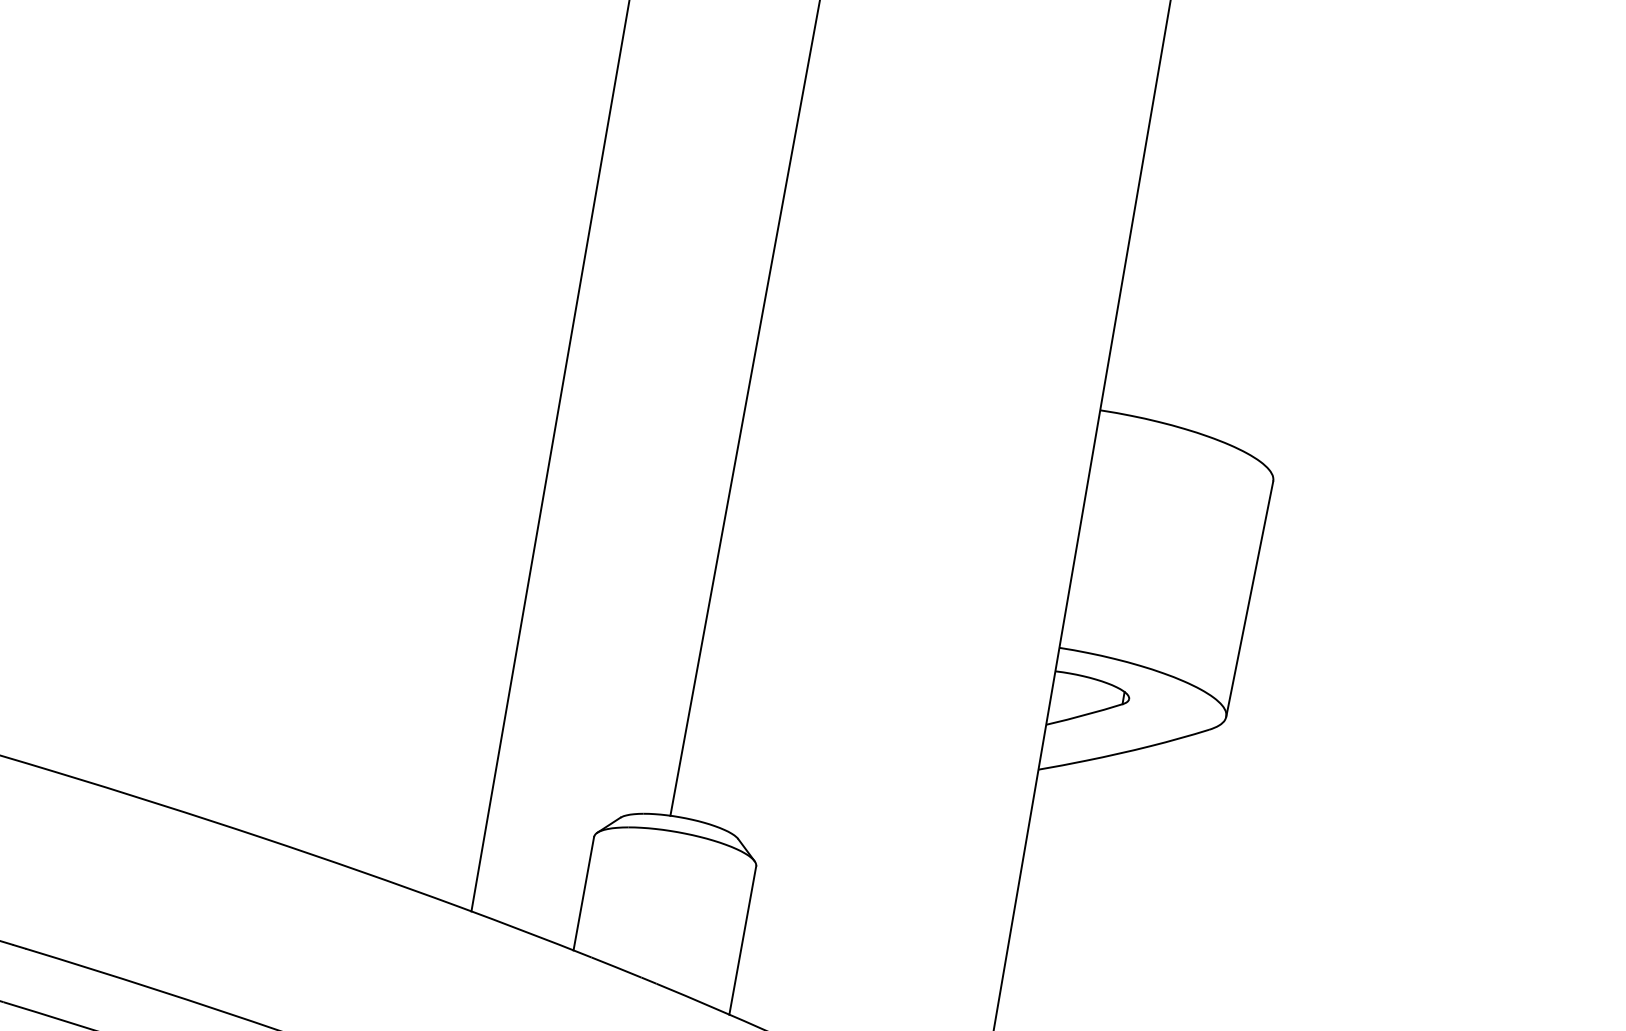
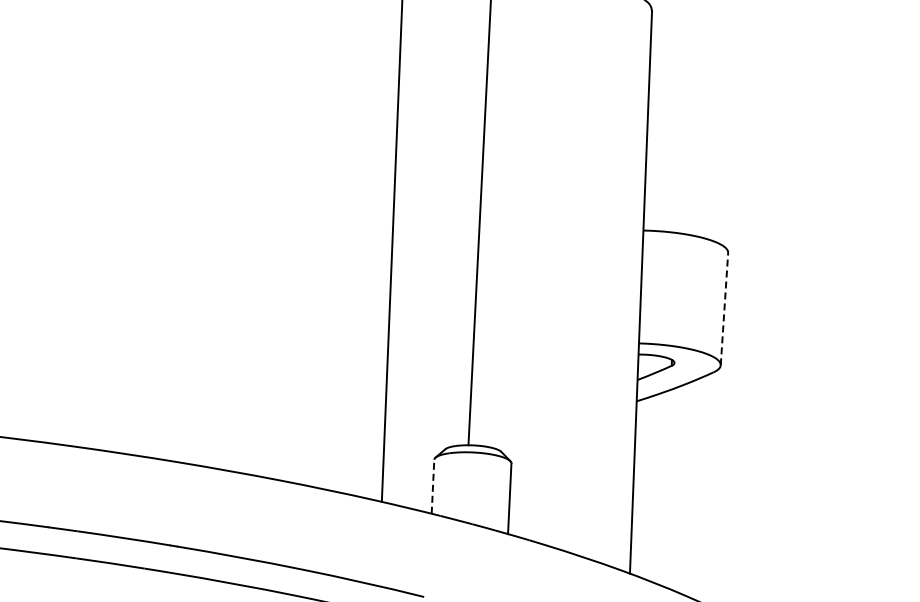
line: (1250, 597) -> (724, 308), solid -> dashed
line: (584, 893) -> (433, 486), solid -> dashed

